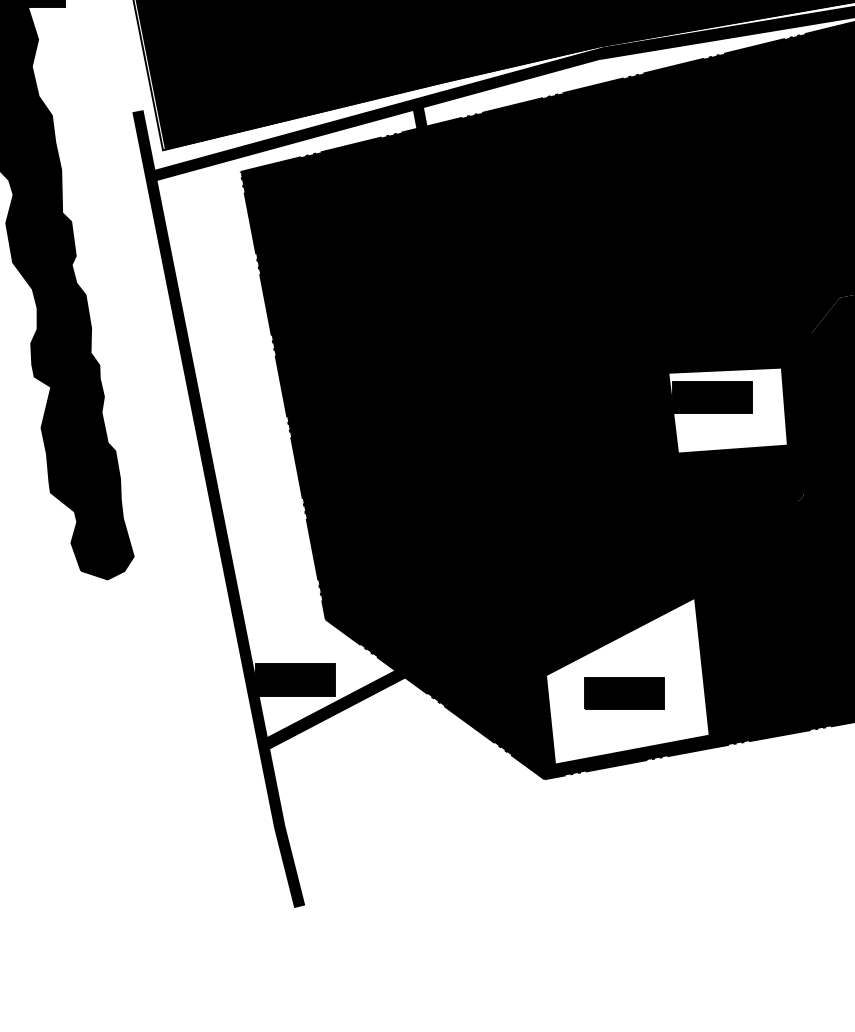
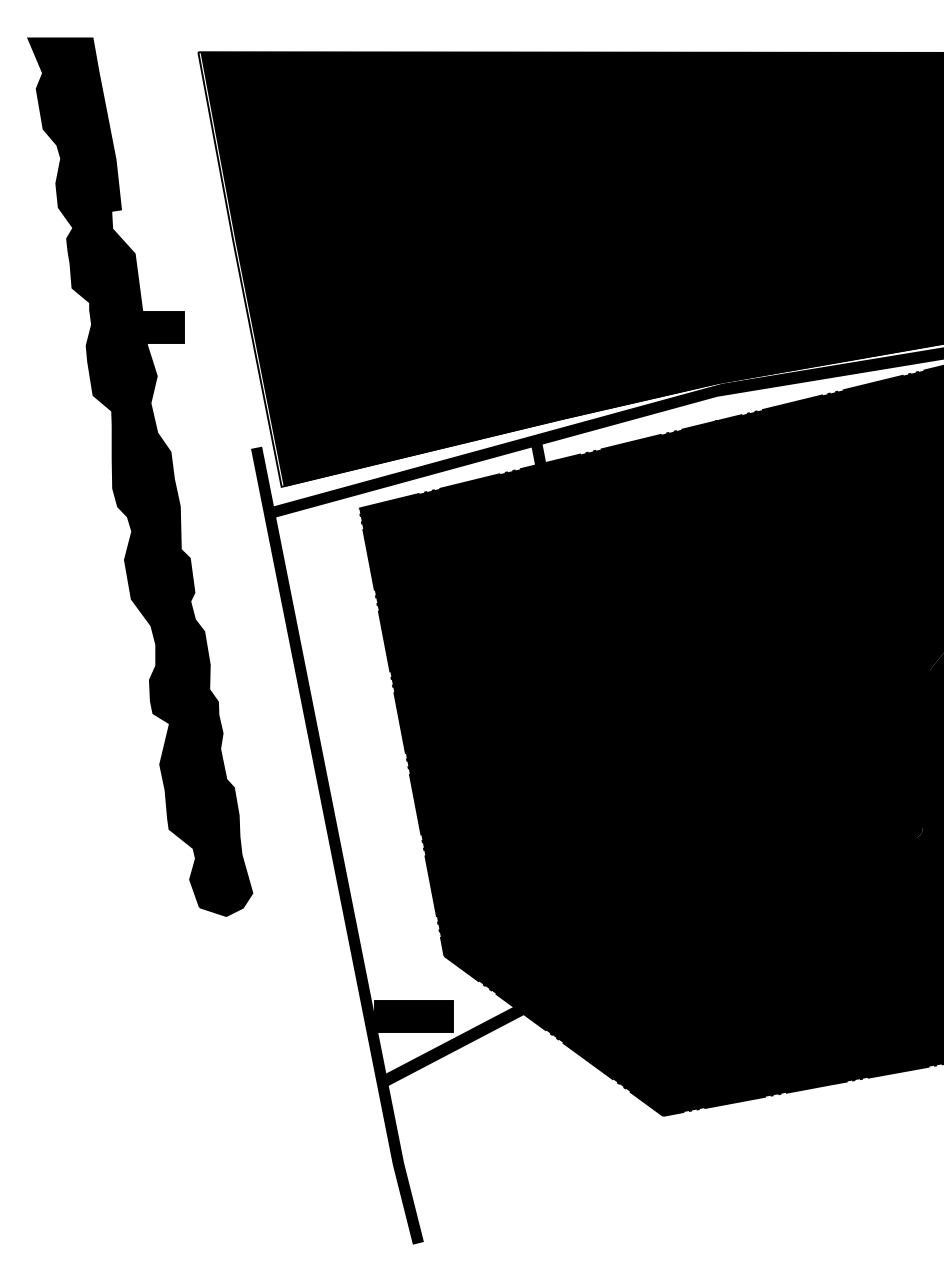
fill: (727, 410) -> (846, 747), added
fill: (627, 680) -> (746, 1017), added

